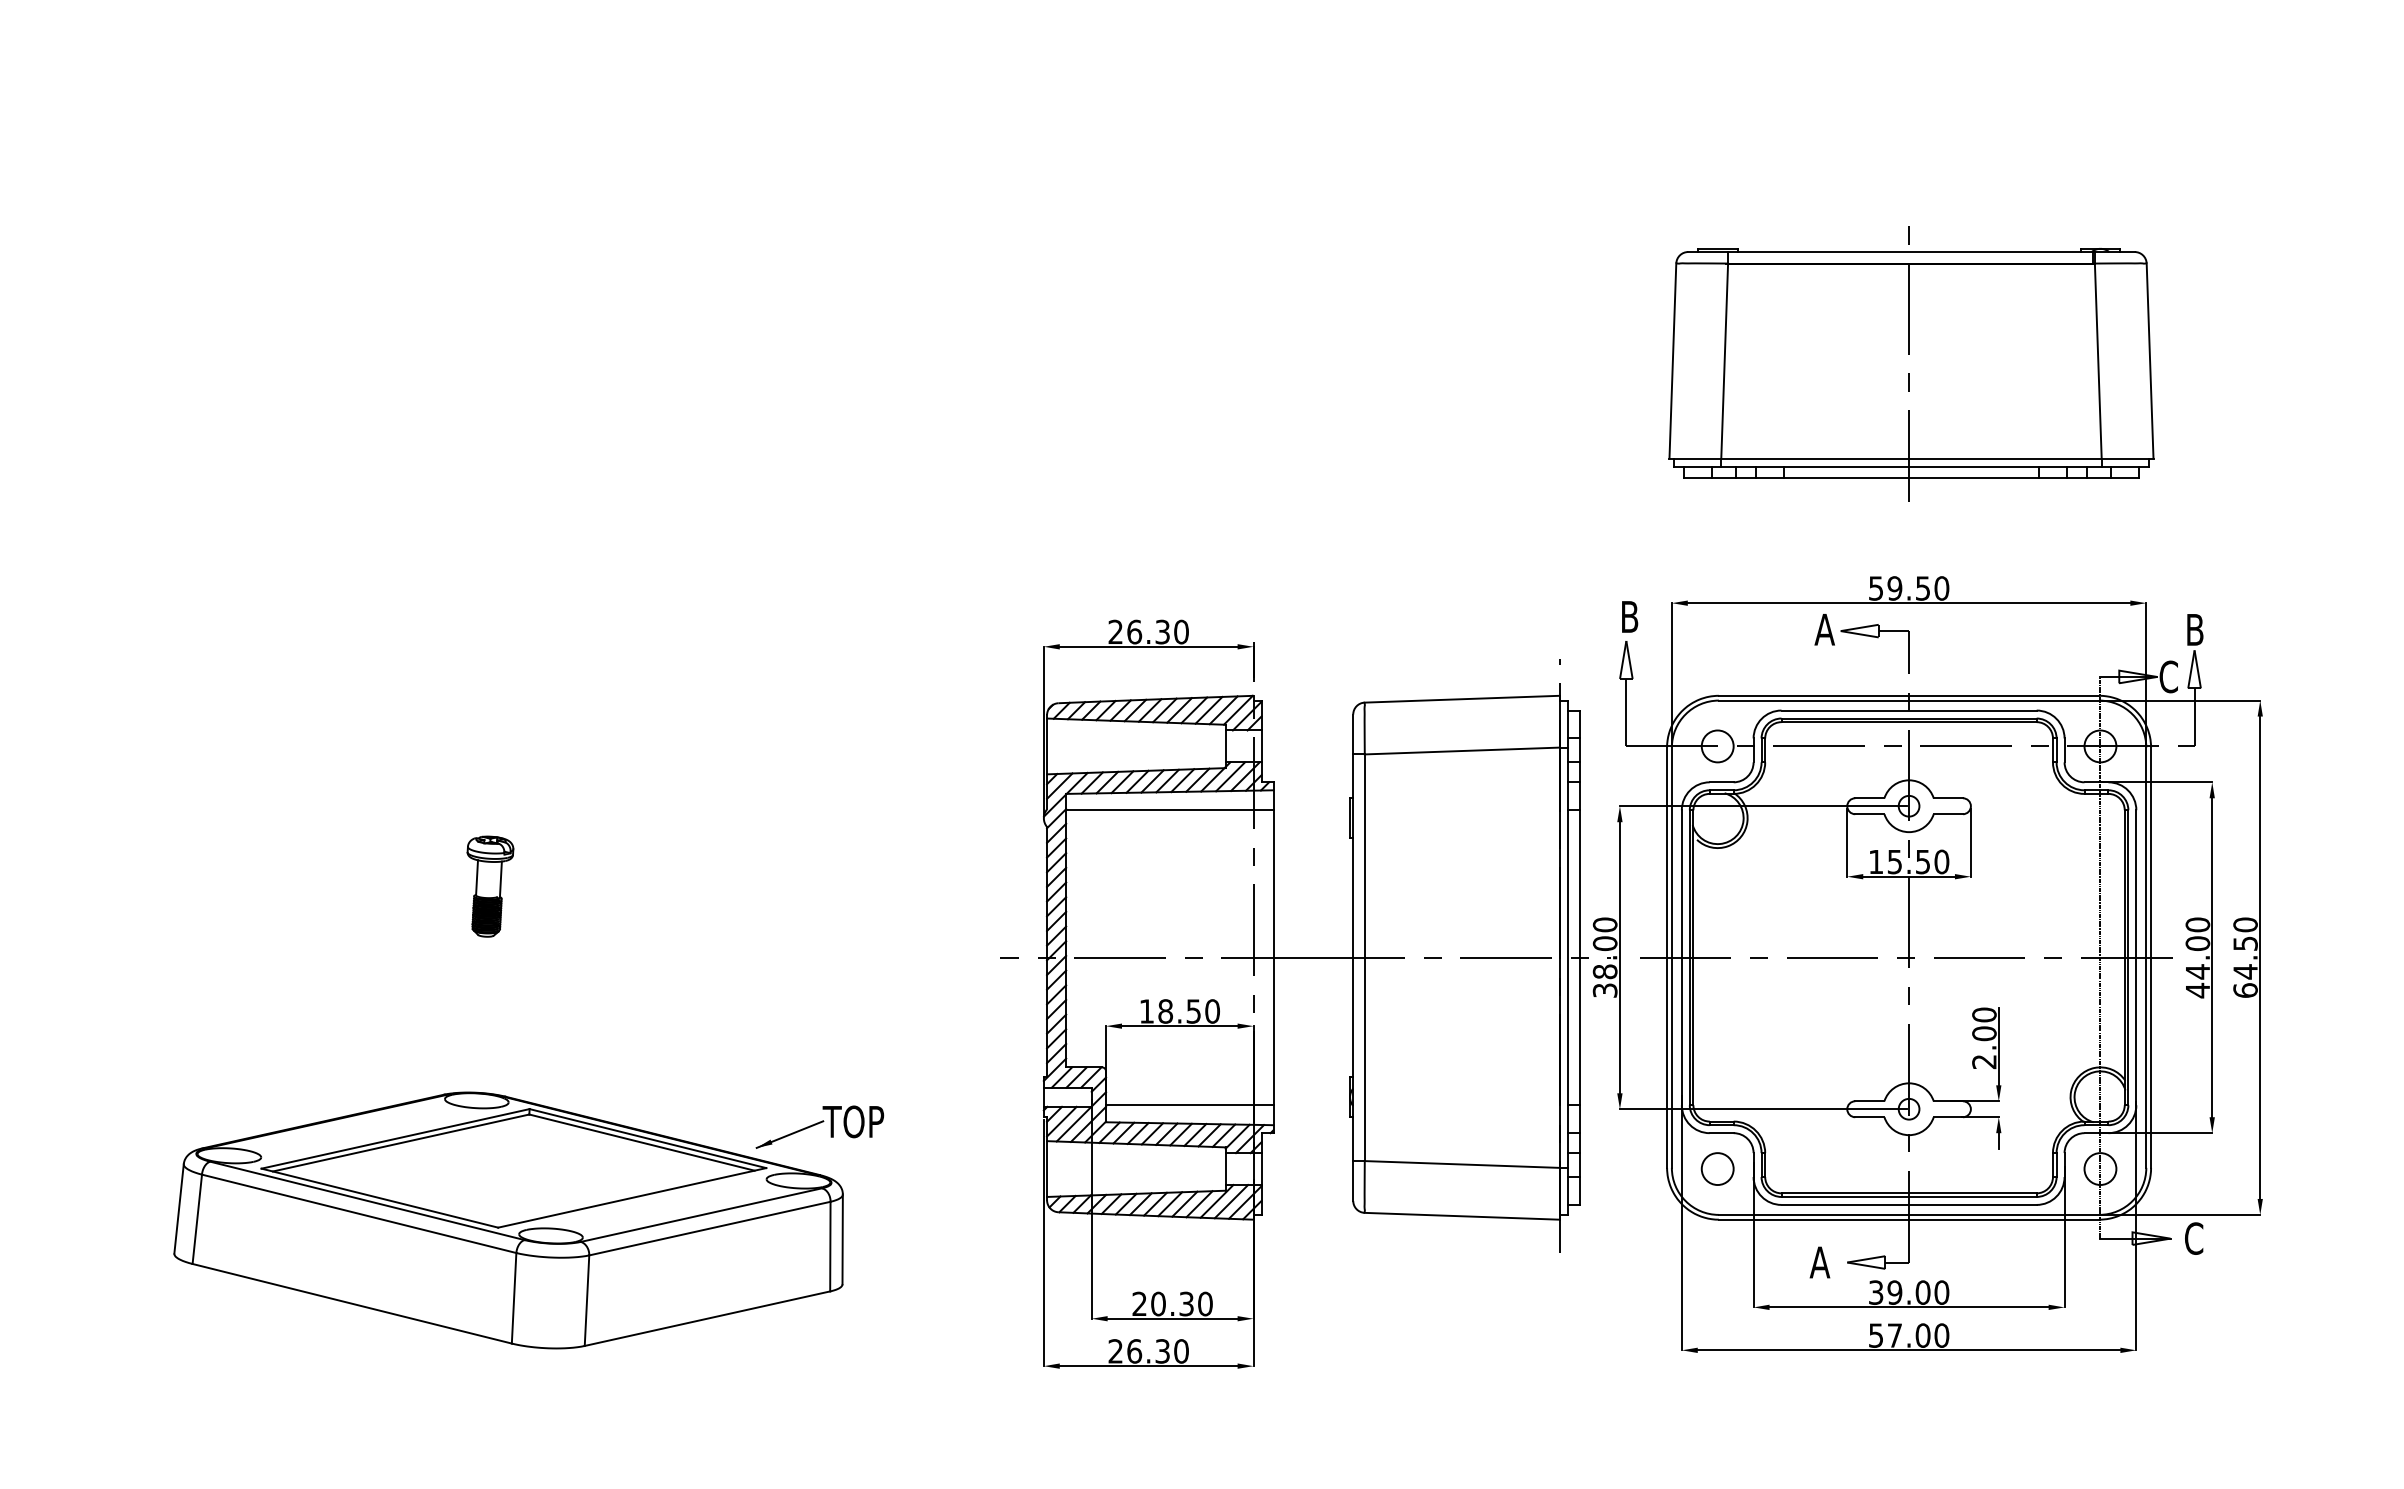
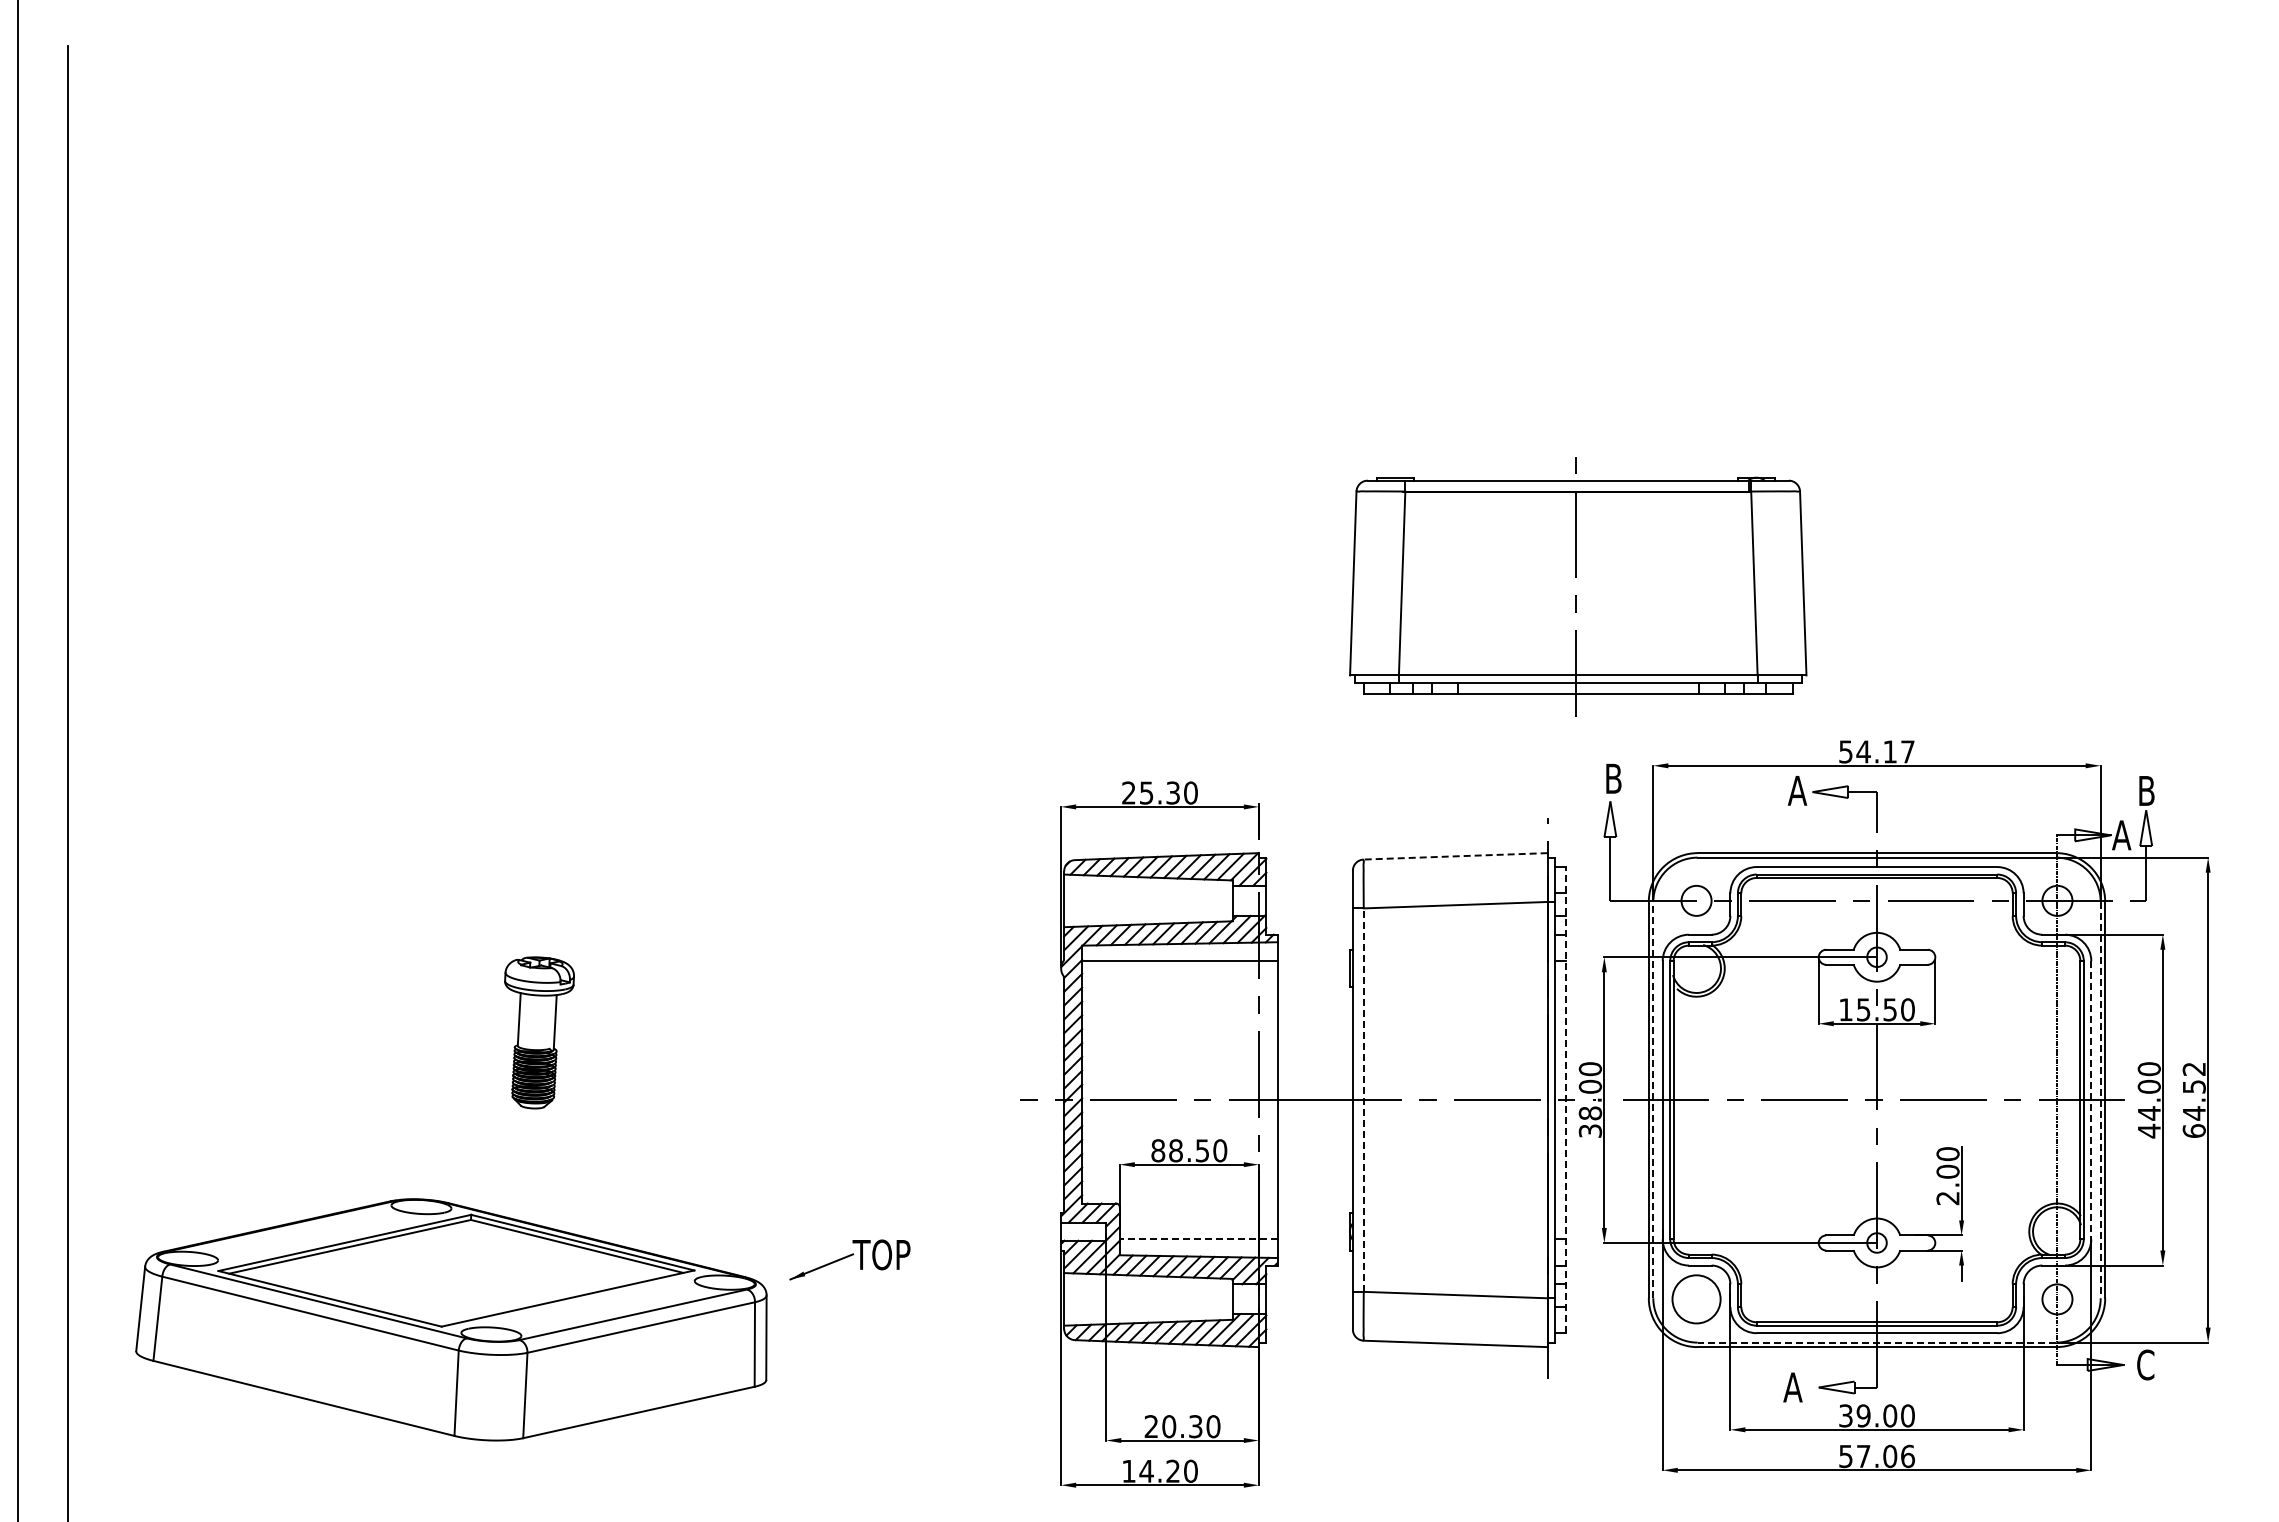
part: (1911, 364) -> (1578, 586), moved
text: (1918, 588) -> (1885, 751), 59.50 -> 54.17
text: (1134, 631) -> (1146, 792), 26.30 -> 25.30
text: (2168, 677) -> (2121, 835), C -> A
line: (1462, 699) -> (1455, 856), solid -> dashed
part: (489, 887) -> (538, 1033), size x1.6
text: (2244, 925) -> (2193, 1069), 64.50 -> 64.52
line: (1579, 957) -> (1566, 1099), solid -> dashed
line: (1672, 957) -> (1653, 1099), solid -> dashed
line: (1364, 958) -> (1363, 1100), solid -> dashed
line: (2136, 958) -> (2091, 1100), solid -> dashed
line: (2146, 958) -> (2100, 1100), solid -> dashed
text: (1147, 1011) -> (1158, 1150), 18.50 -> 88.50
line: (1189, 1105) -> (1198, 1239), solid -> dashed
circle: (1717, 1169) -> (1696, 1299), size x1.6
line: (1908, 1214) -> (1876, 1342), solid -> dashed
part: (508, 1220) -> (451, 1319), moved
text: (1942, 1334) -> (1908, 1455), 57.00 -> 57.06
text: (1138, 1350) -> (1150, 1470), 26.30 -> 14.20

